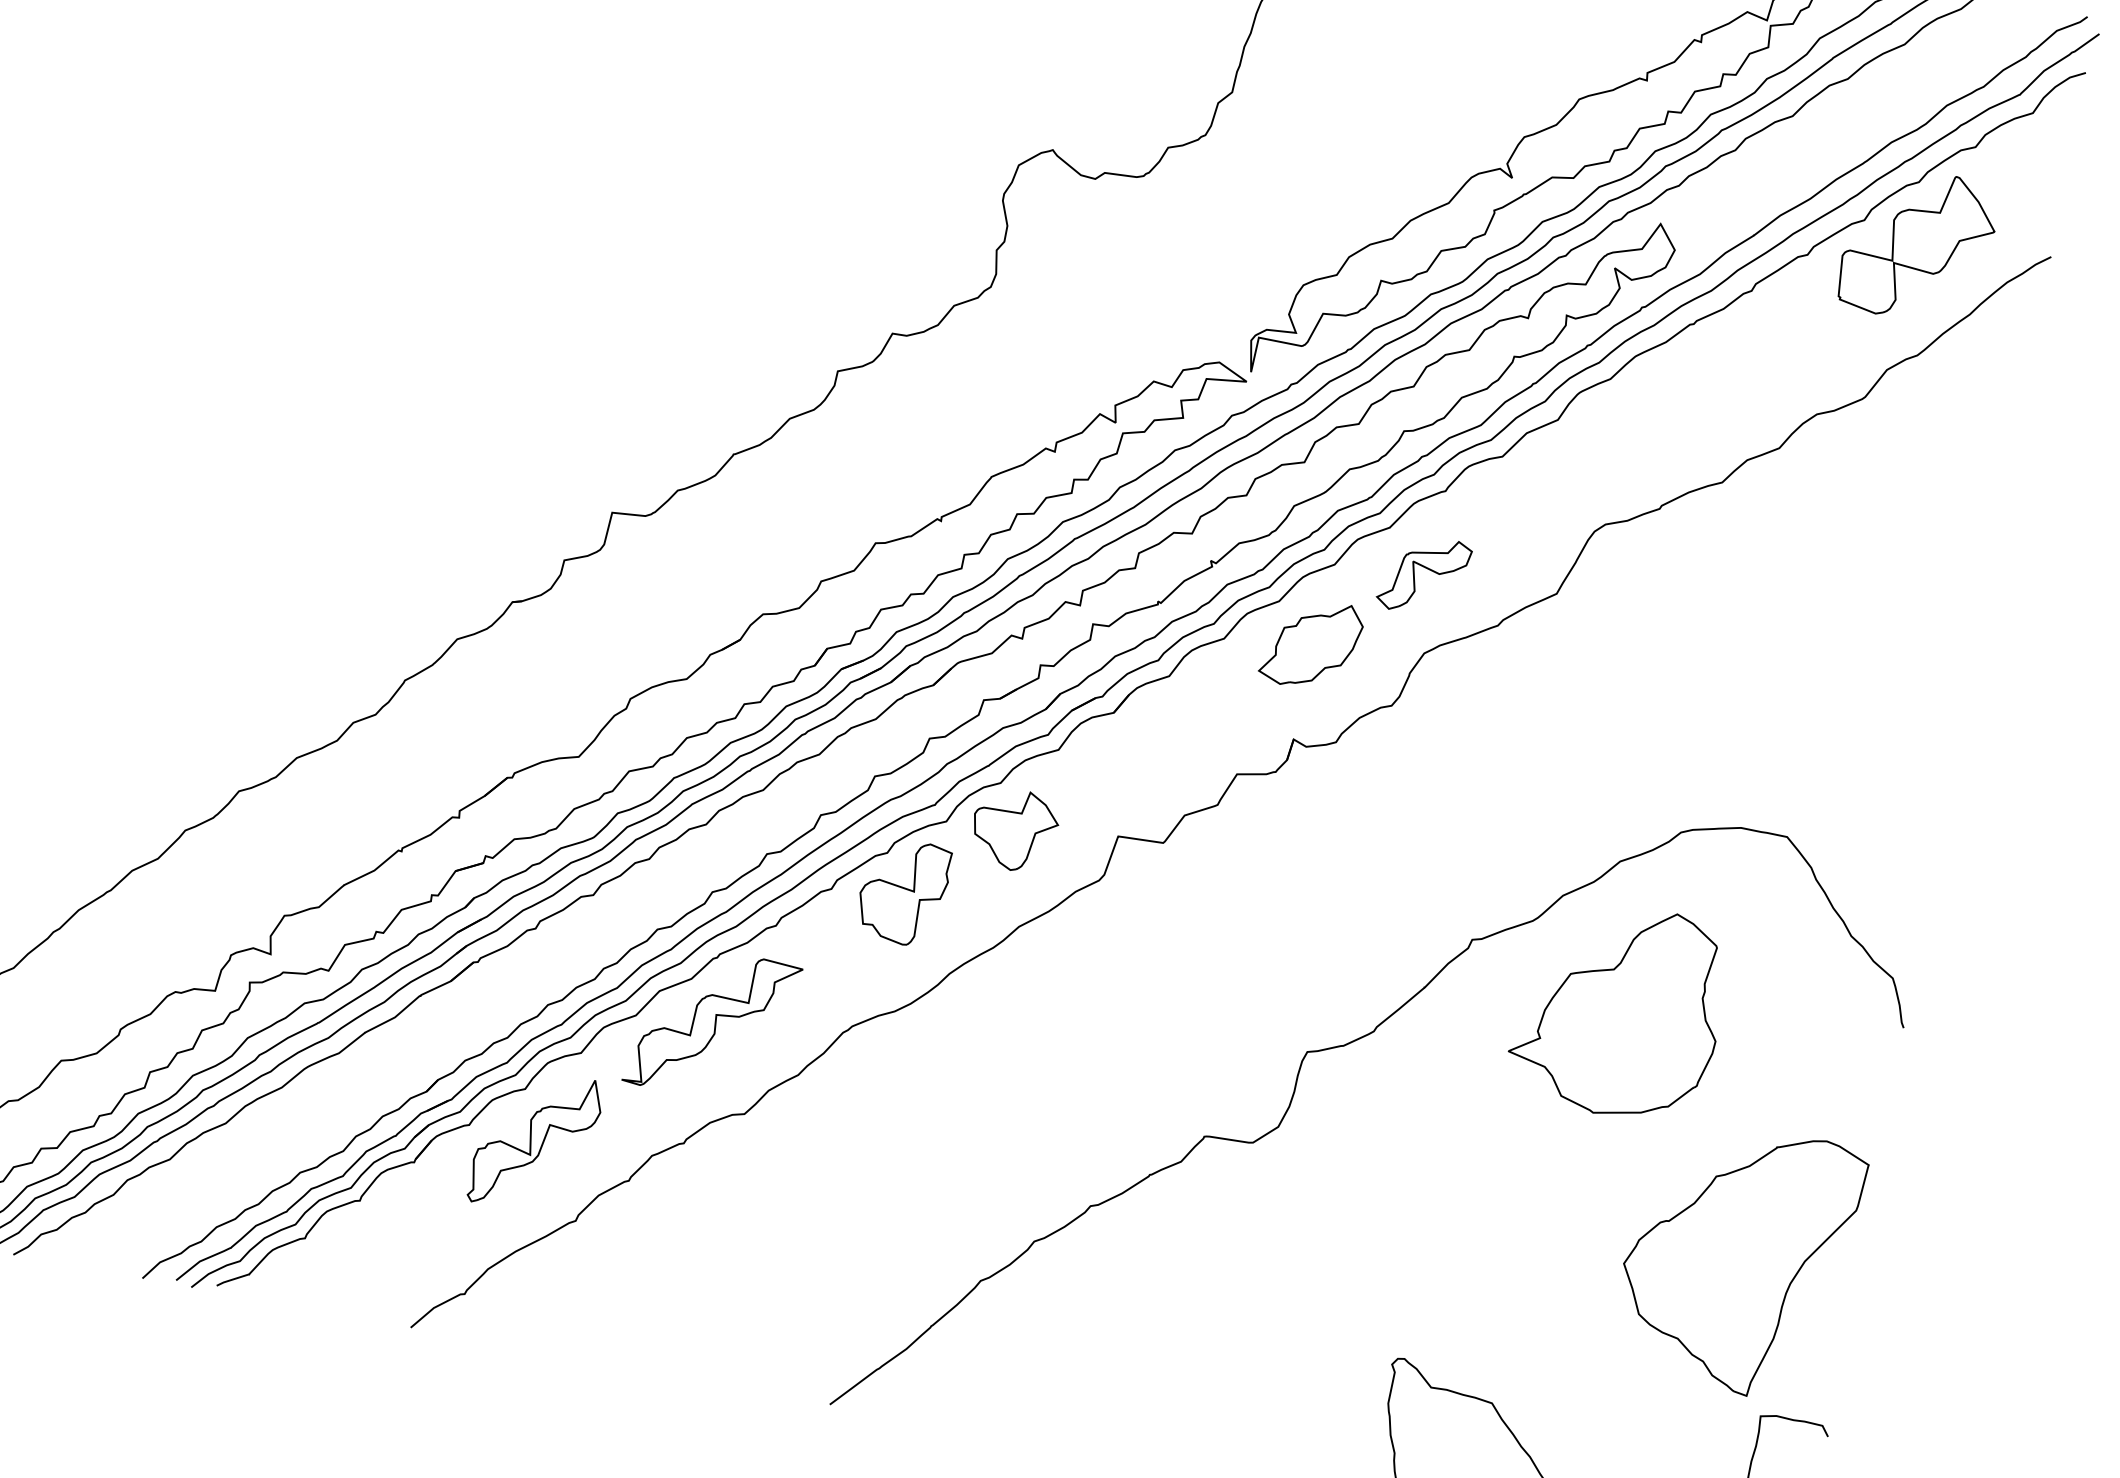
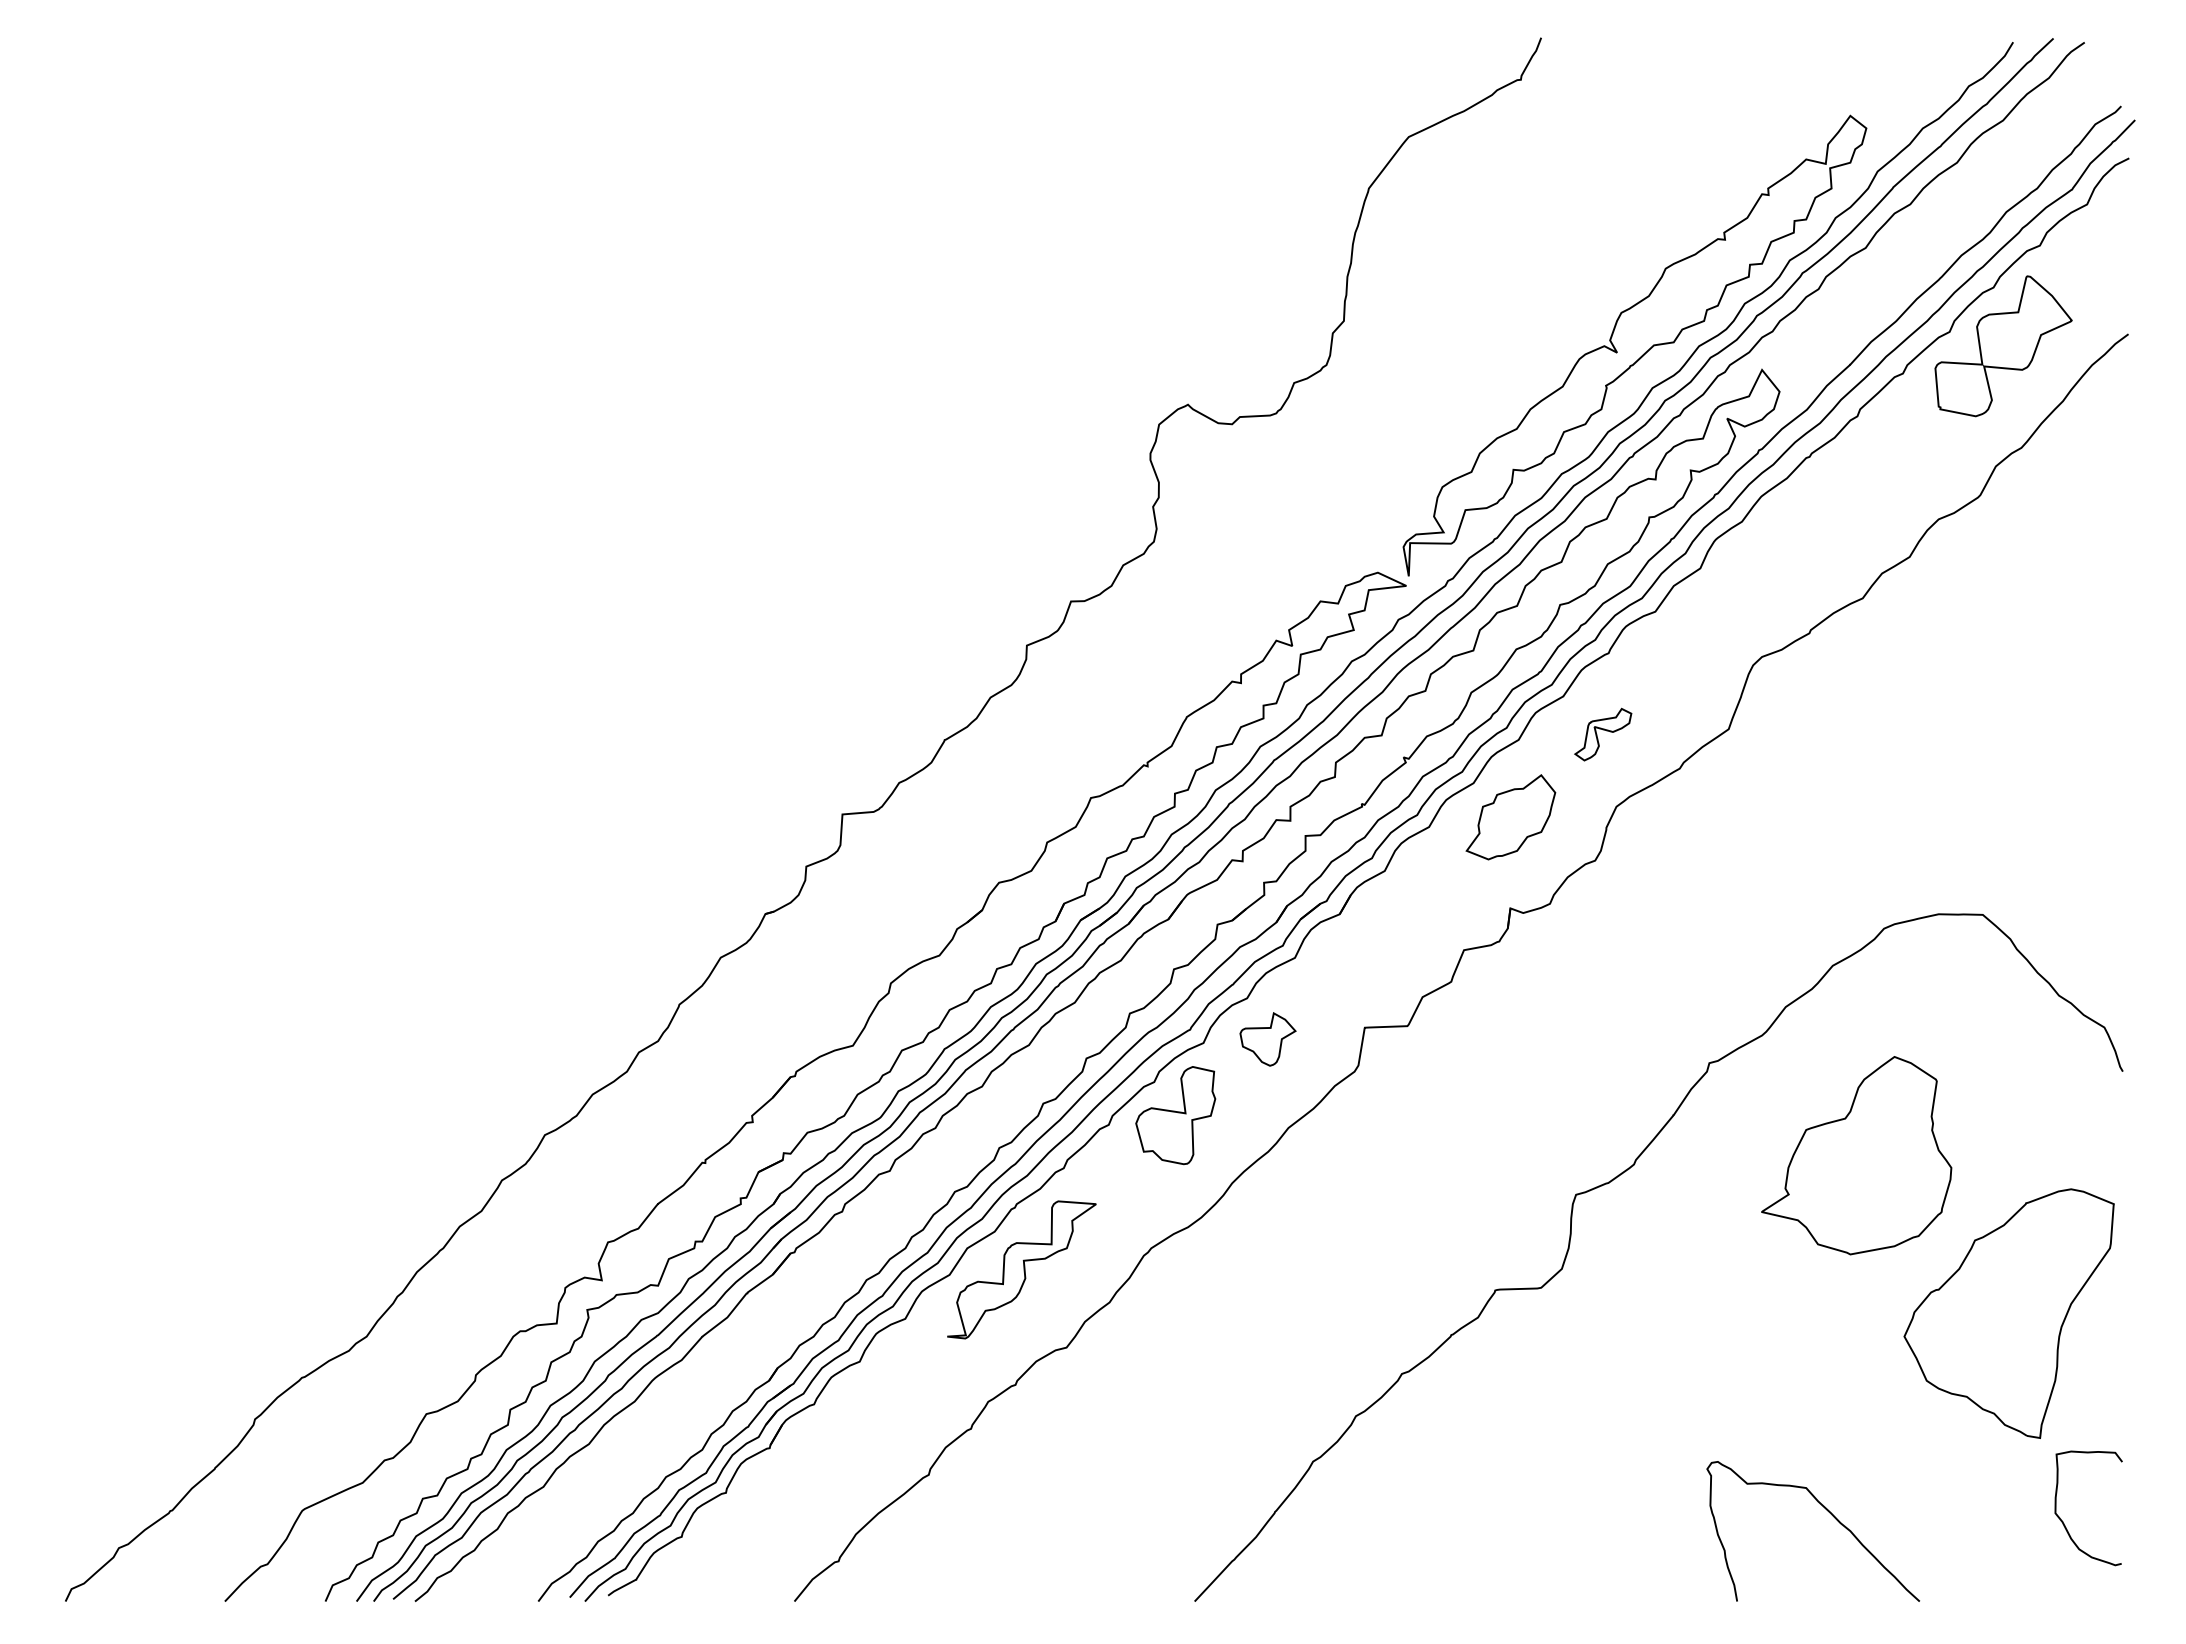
part: (1424, 575) -> (1603, 734), size x0.7
part: (1014, 830) -> (1267, 1039), size x0.7
part: (1618, 1010) -> (1856, 1155), moved
part: (535, 1141) -> (878, 1408), removed

